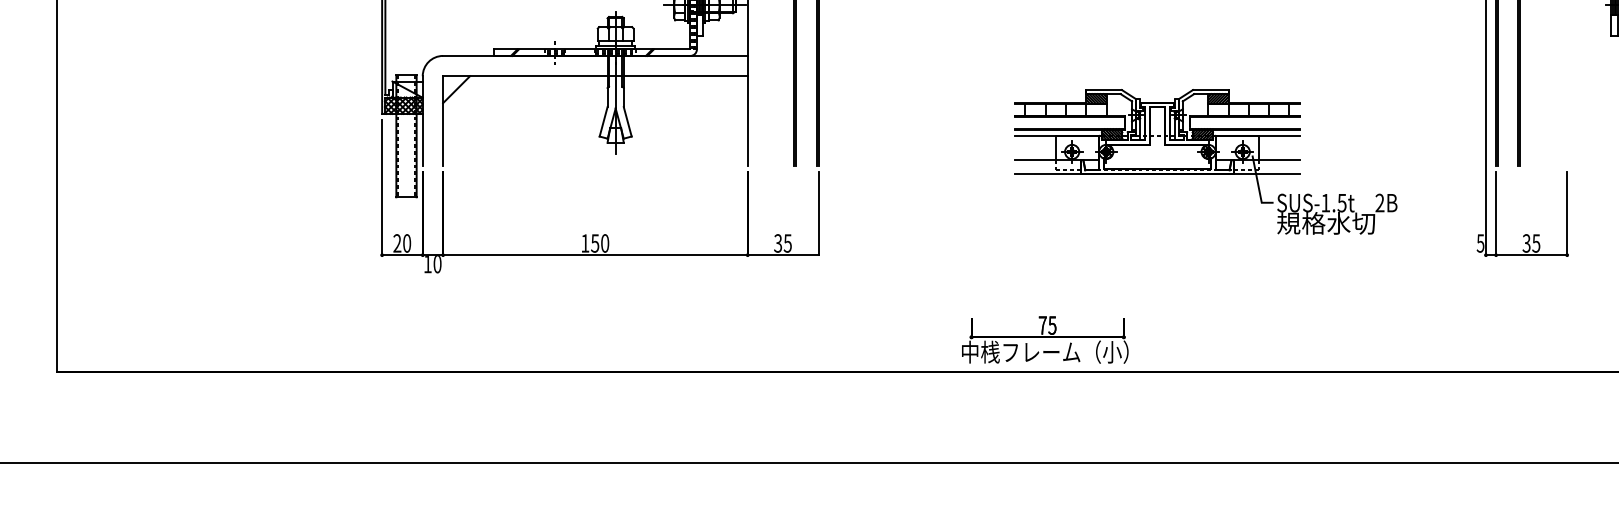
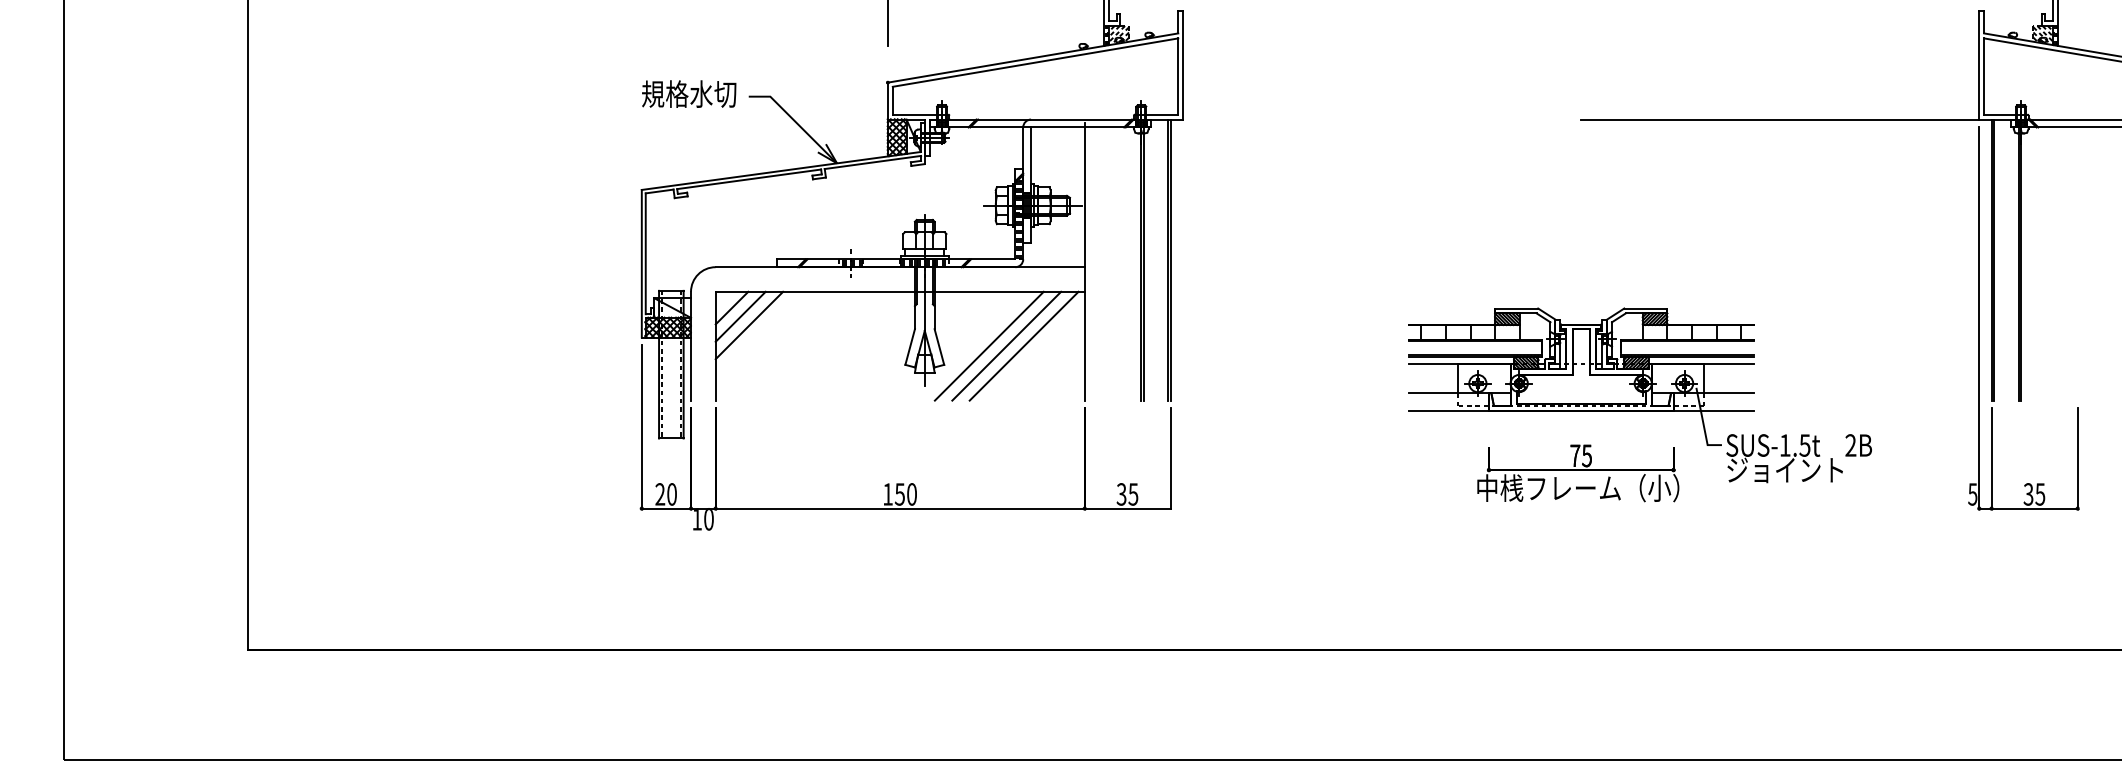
line: (463, 96) -> (740, 316), added
line: (471, 104) -> (749, 325), added
line: (668, 120) -> (988, 345), added
line: (683, 120) -> (1006, 345), added
line: (697, 120) -> (1023, 345), added
text: (1326, 222) -> (1785, 469), 規格水切 -> ジョイント
part: (1045, 340) -> (1578, 473), moved

